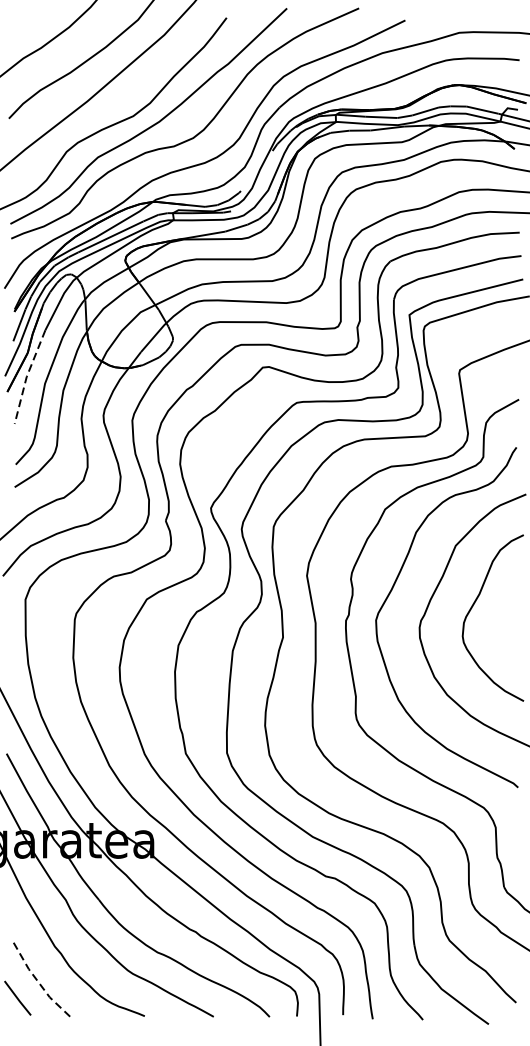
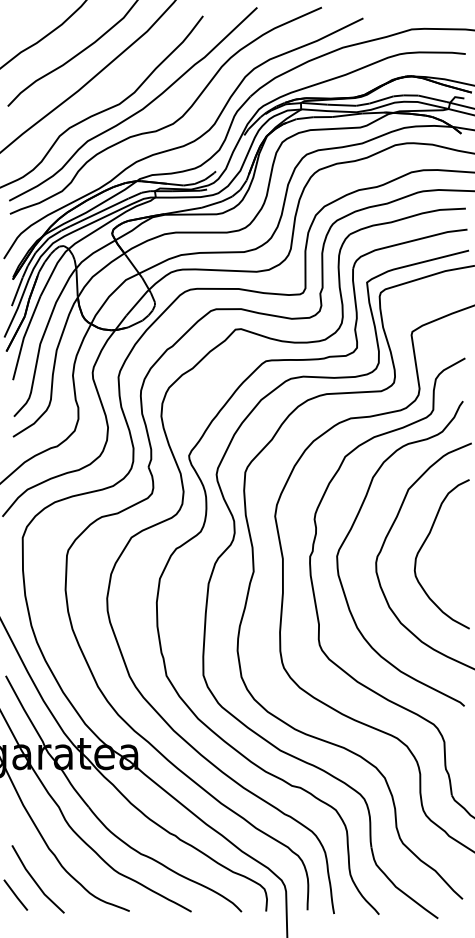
line: (26, 377) -> (23, 338), dashed -> solid
line: (39, 983) -> (35, 881), dashed -> solid

